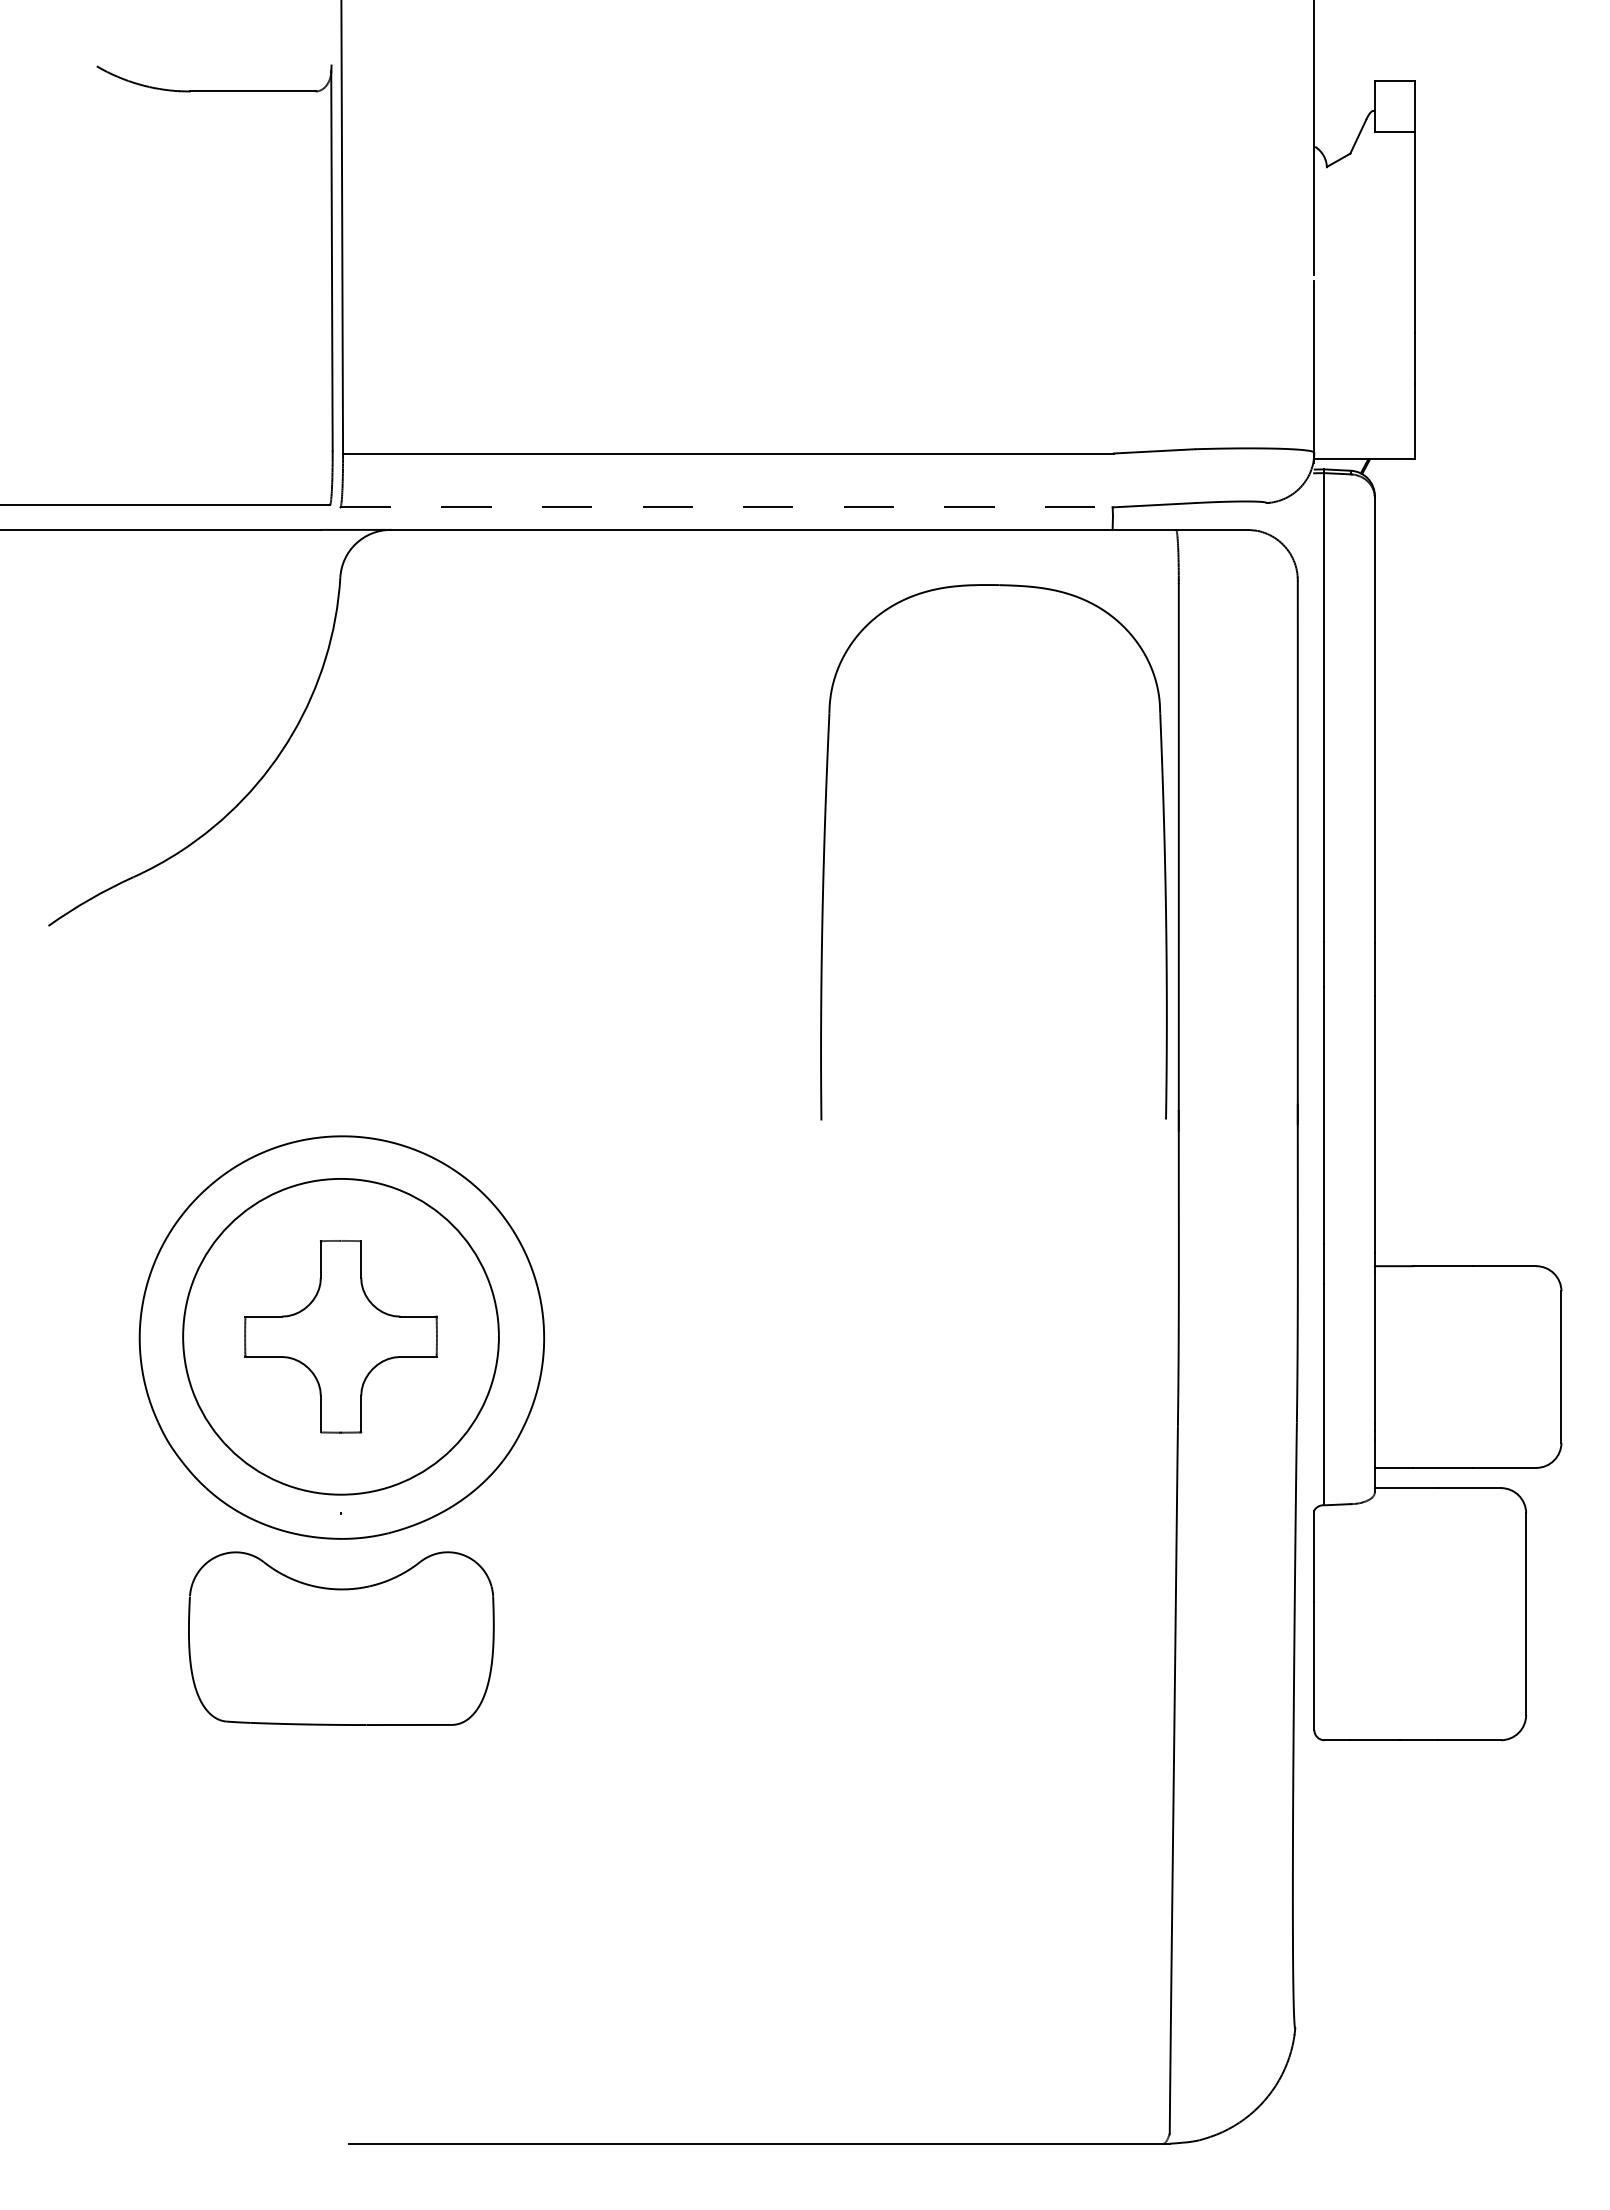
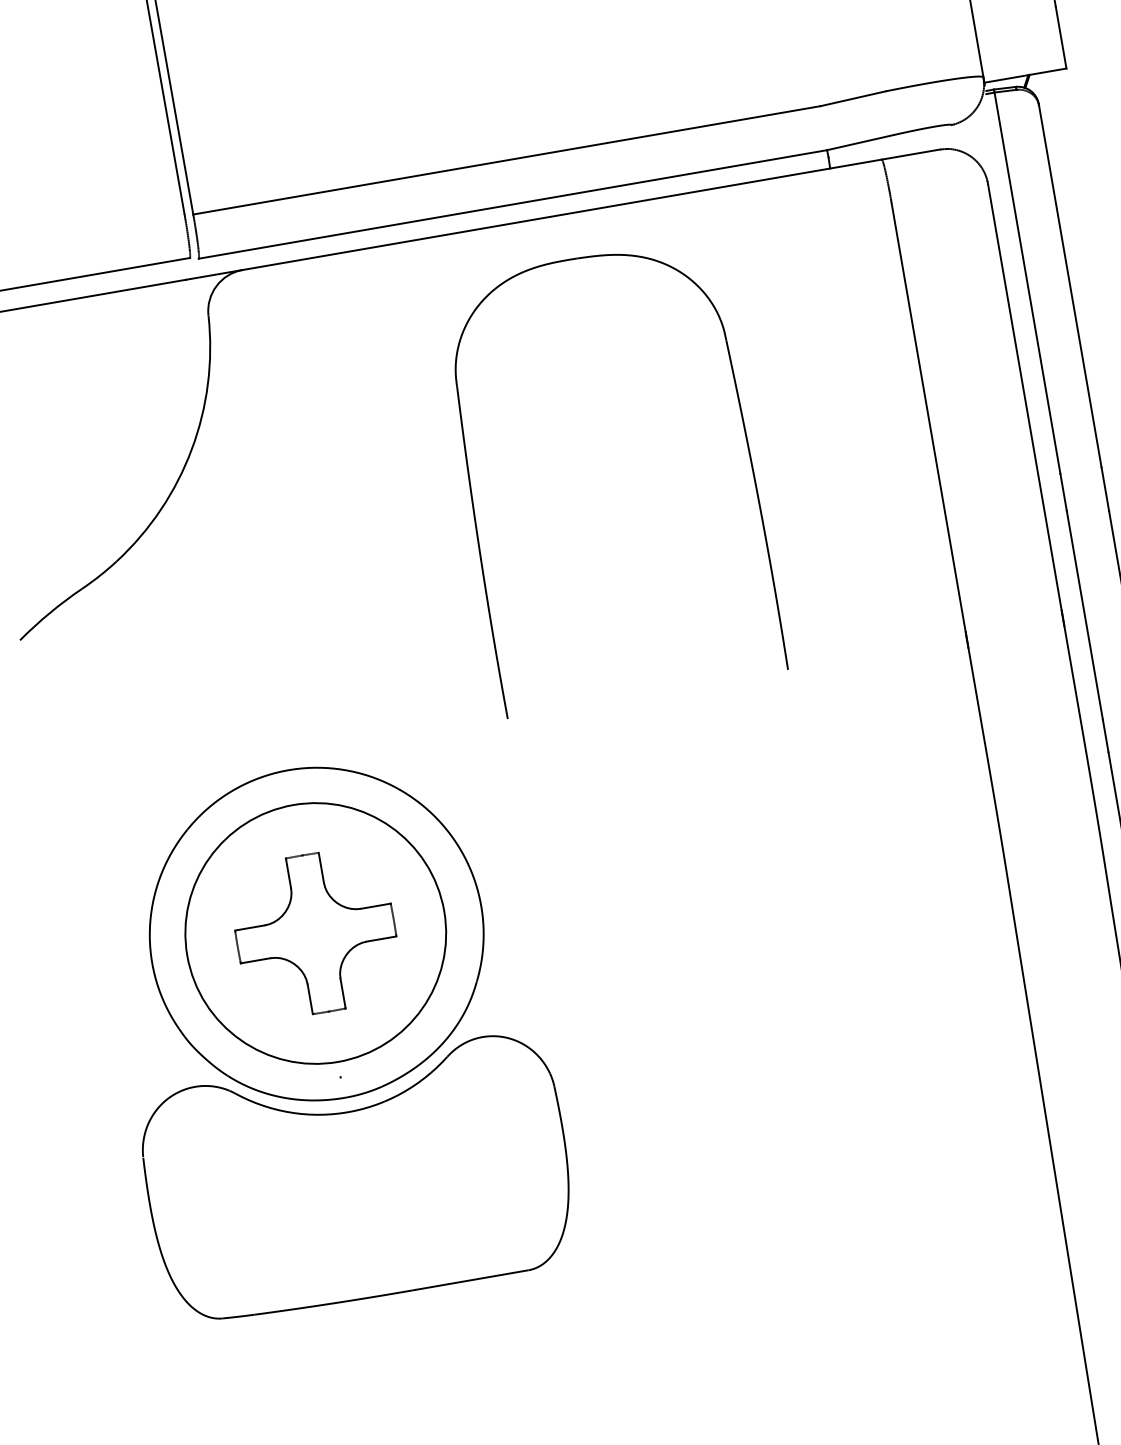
line: (727, 507) -> (513, 204), dashed -> solid
part: (825, 850) -> (473, 498), moved
part: (341, 1638) -> (358, 1178), size x1.67

